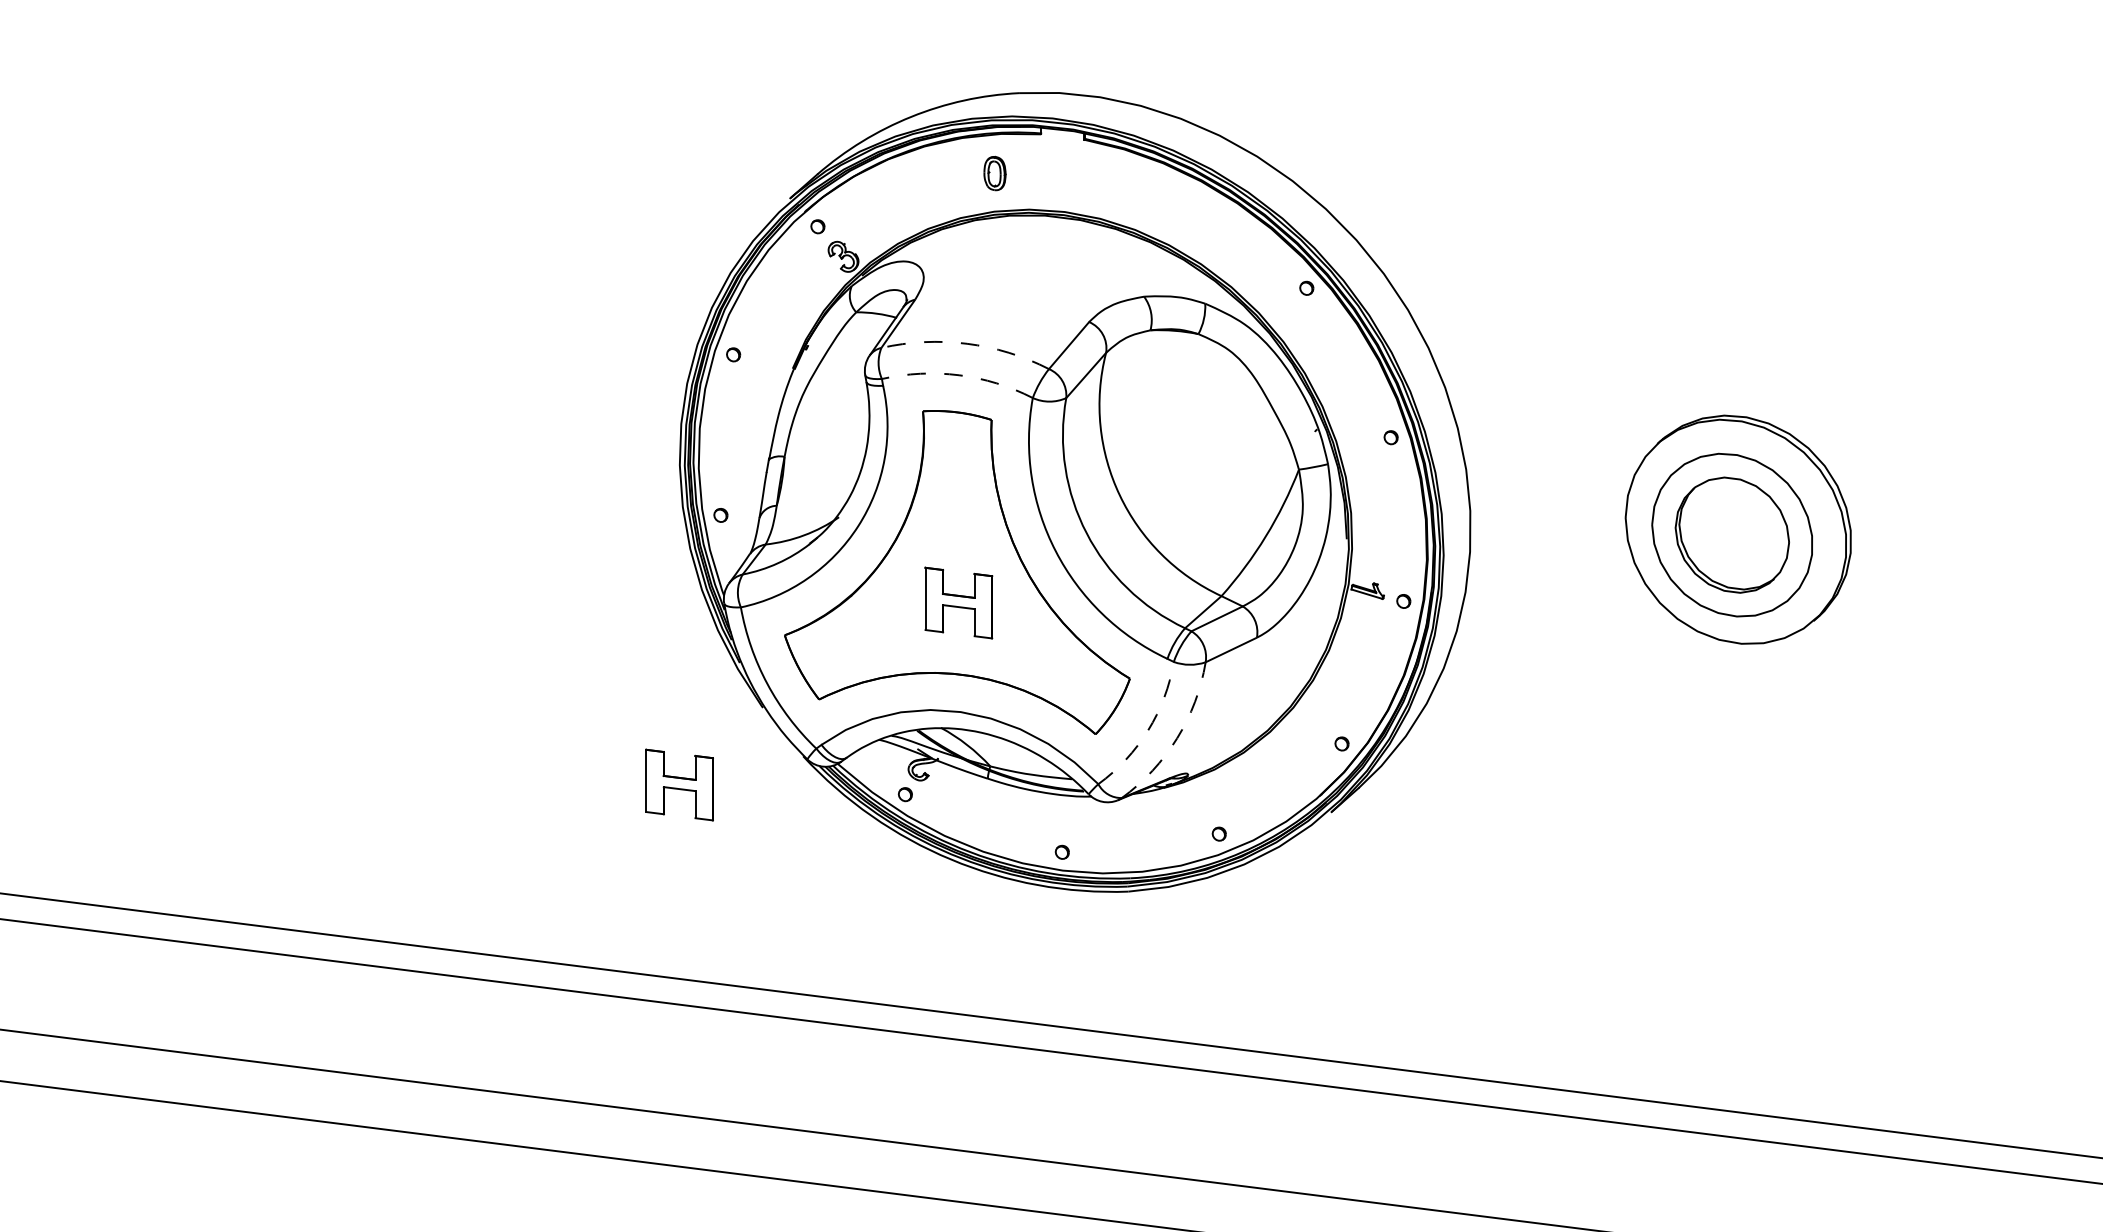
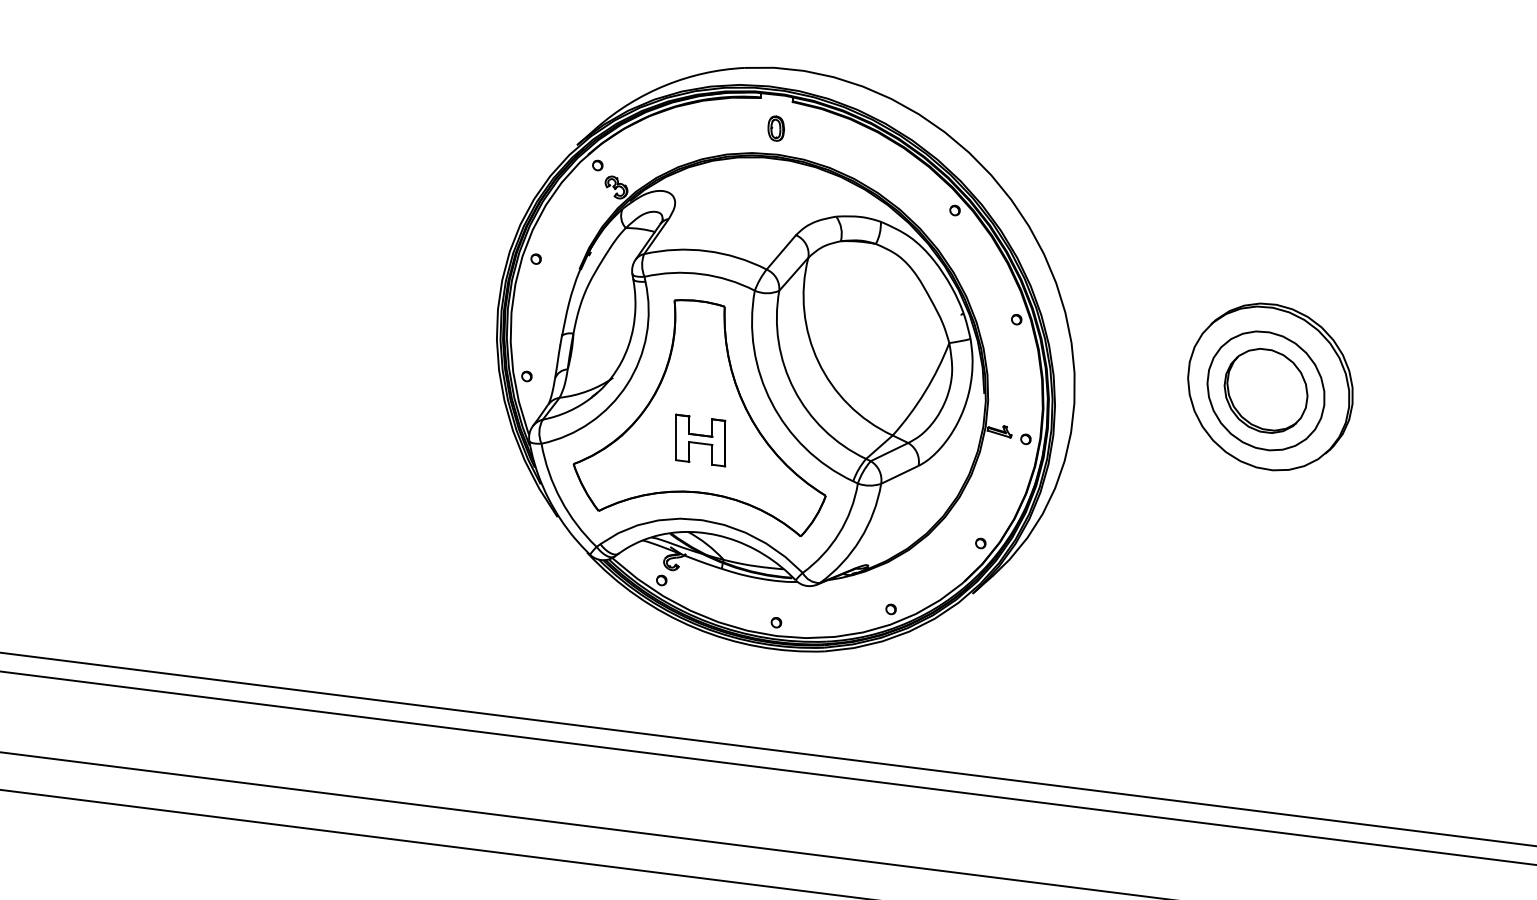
part: (995, 173) -> (776, 128), moved
arc: (966, 344) -> (706, 251), dashed -> solid
arc: (958, 375) -> (700, 274), dashed -> solid
arc: (1148, 730) -> (839, 533), dashed -> solid
arc: (1177, 738) -> (860, 539), dashed -> solid
part: (679, 784) -> (496, 573), removed

